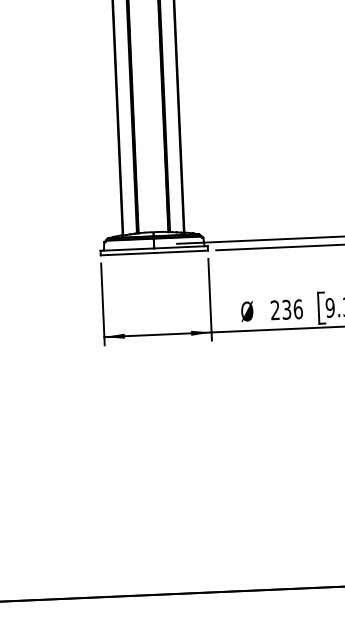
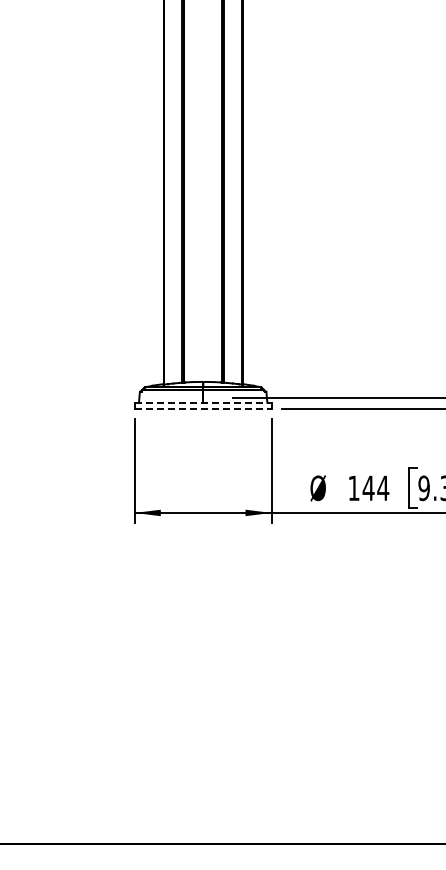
line: (154, 248) -> (203, 402), solid -> dashed
line: (154, 252) -> (203, 408), solid -> dashed
text: (286, 309) -> (368, 488), 236 -> 144

